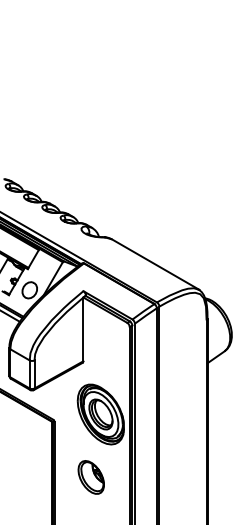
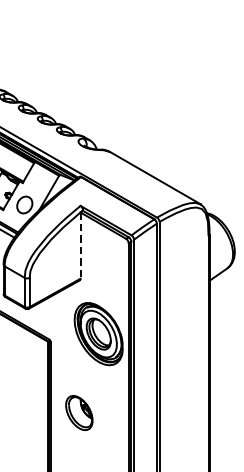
line: (83, 329) -> (80, 245), solid -> dashed
part: (90, 477) -> (78, 413), moved

